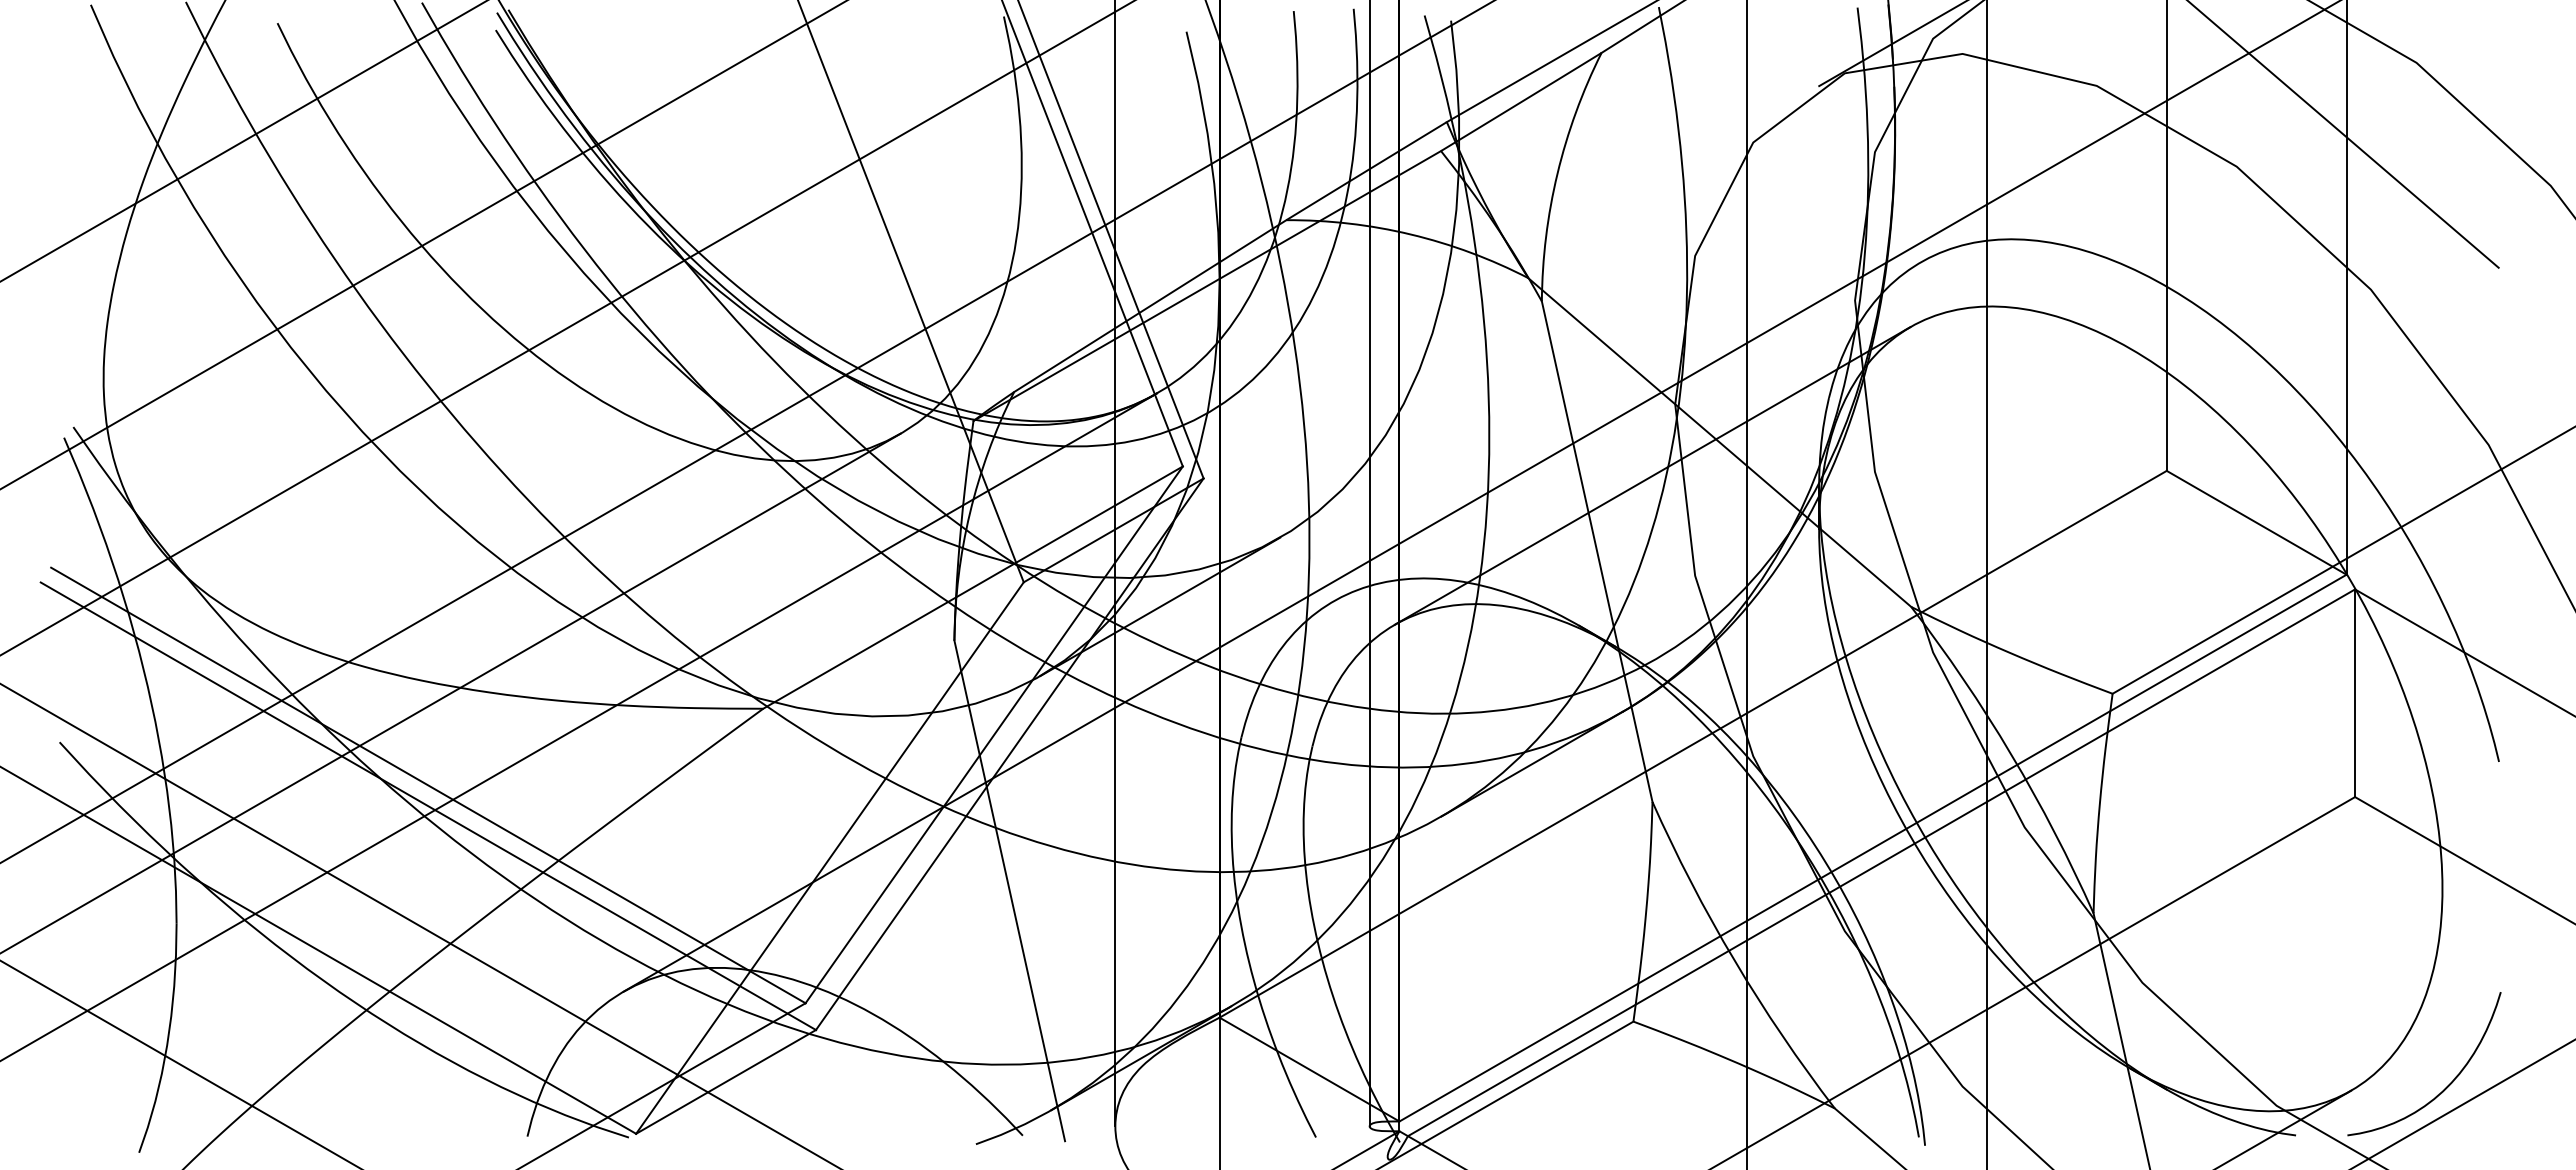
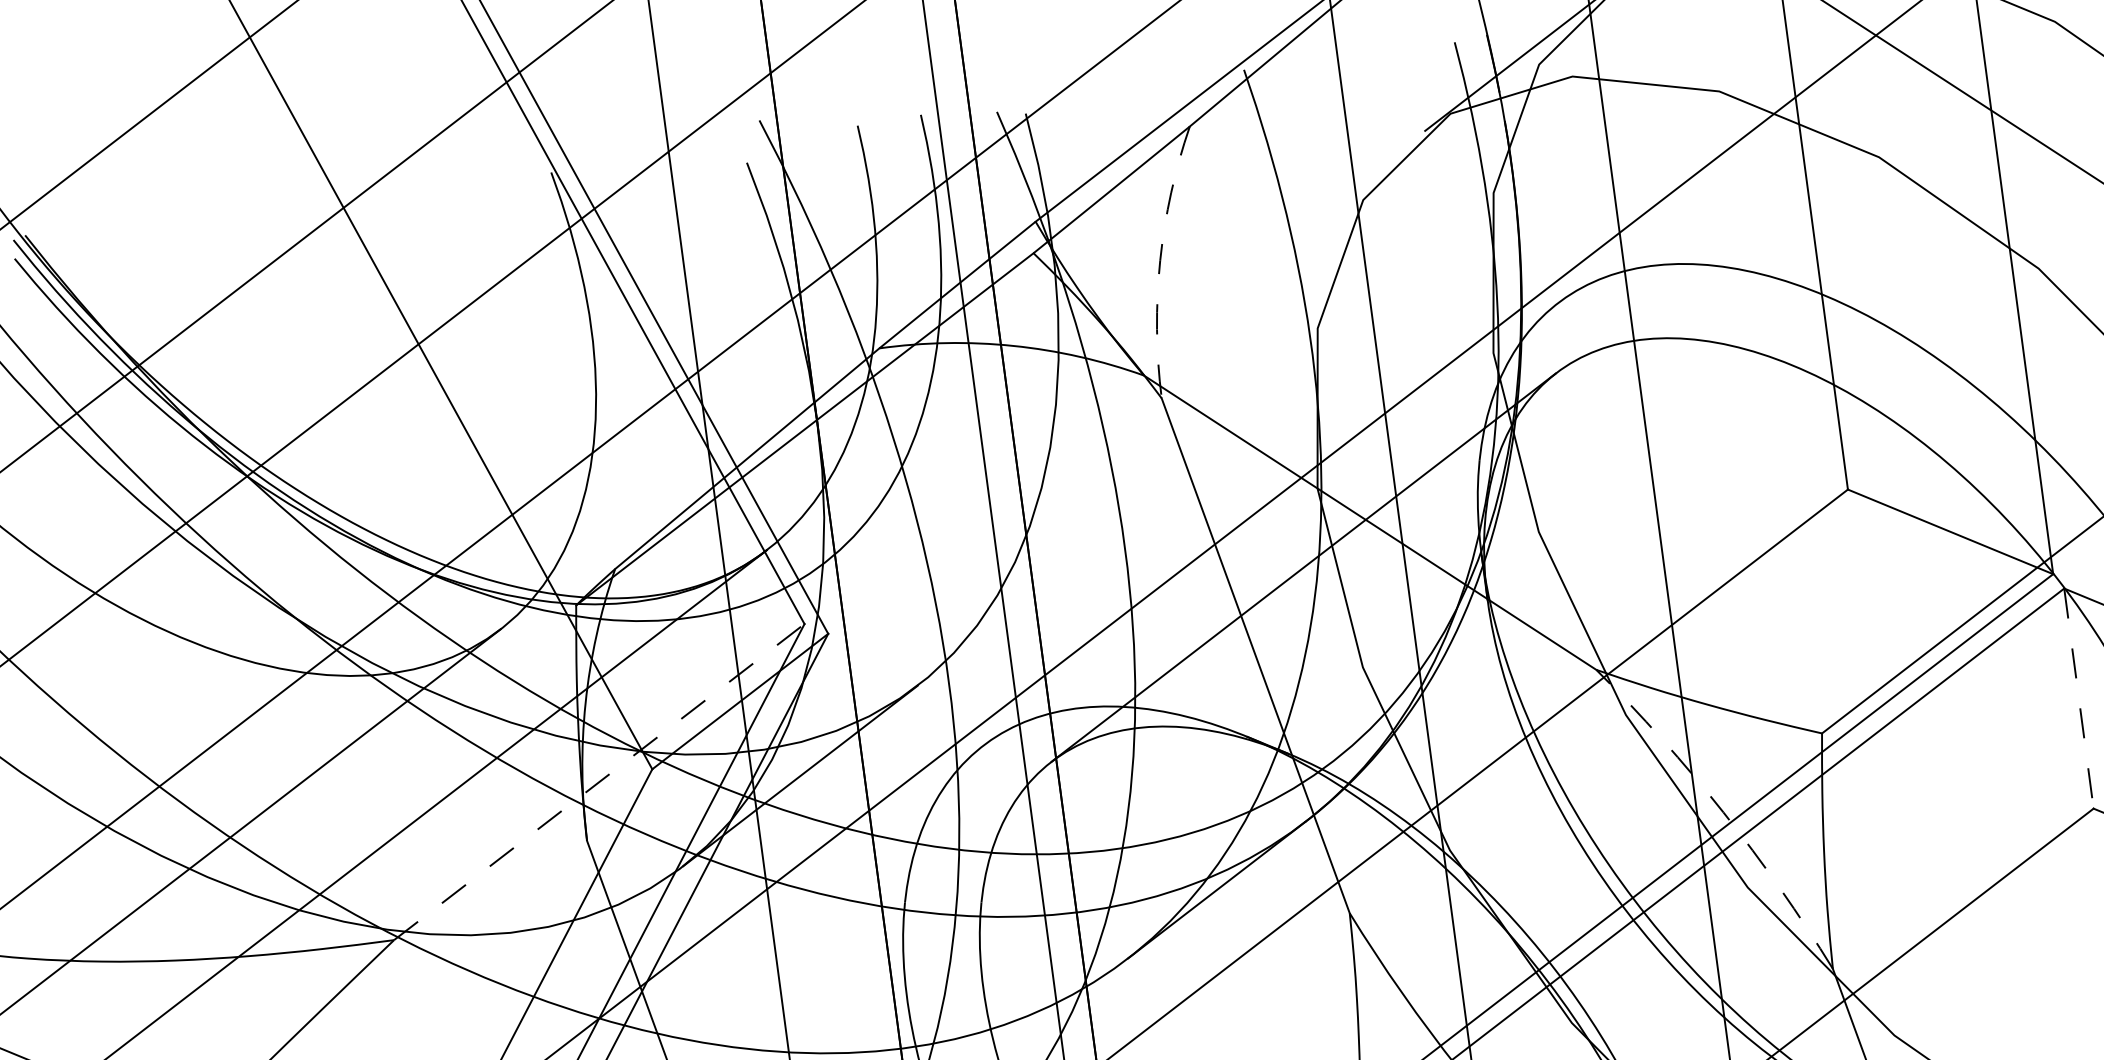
arc: (1557, 173) -> (1160, 260), solid -> dashed
line: (973, 587) -> (599, 781), solid -> dashed
line: (2355, 693) -> (2079, 698), solid -> dashed
arc: (2011, 754) -> (1723, 812), solid -> dashed

